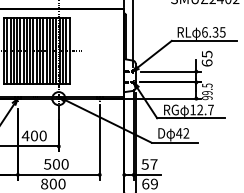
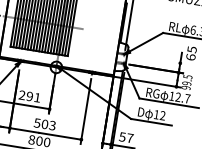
line: (170, 71) -> (157, 59), removed
text: (179, 133) -> (156, 114), 42 -> 12
text: (33, 135) -> (29, 95), 400 -> 291
text: (64, 164) -> (52, 125), 500 -> 503

